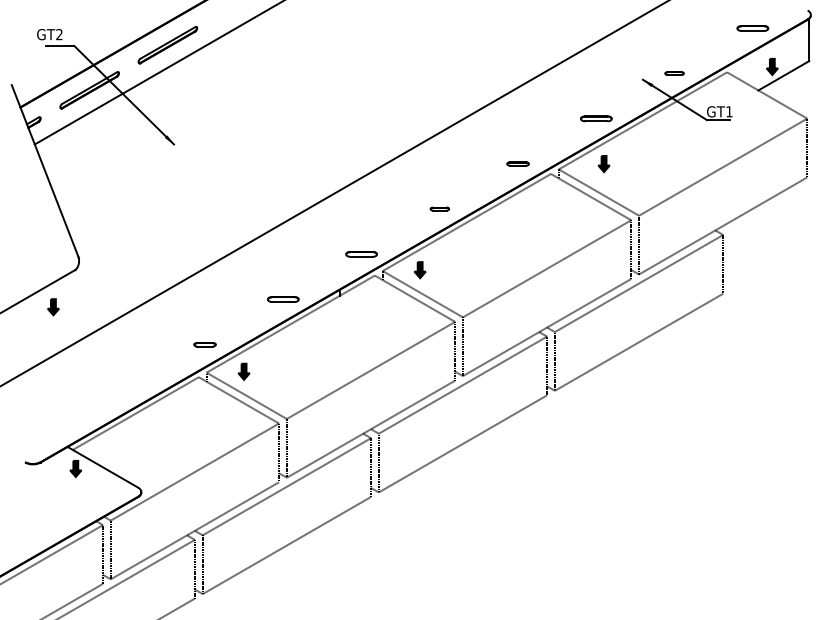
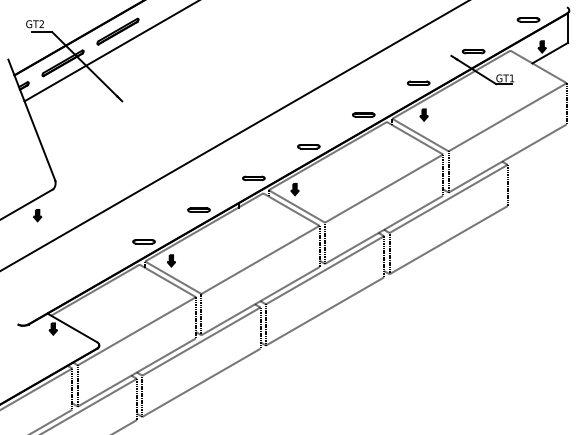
part: (674, 73) -> (473, 51), size x1.67
part: (517, 163) -> (363, 114), size x1.43
part: (439, 208) -> (308, 146), size x1.67
part: (204, 344) -> (143, 241), size x1.43

